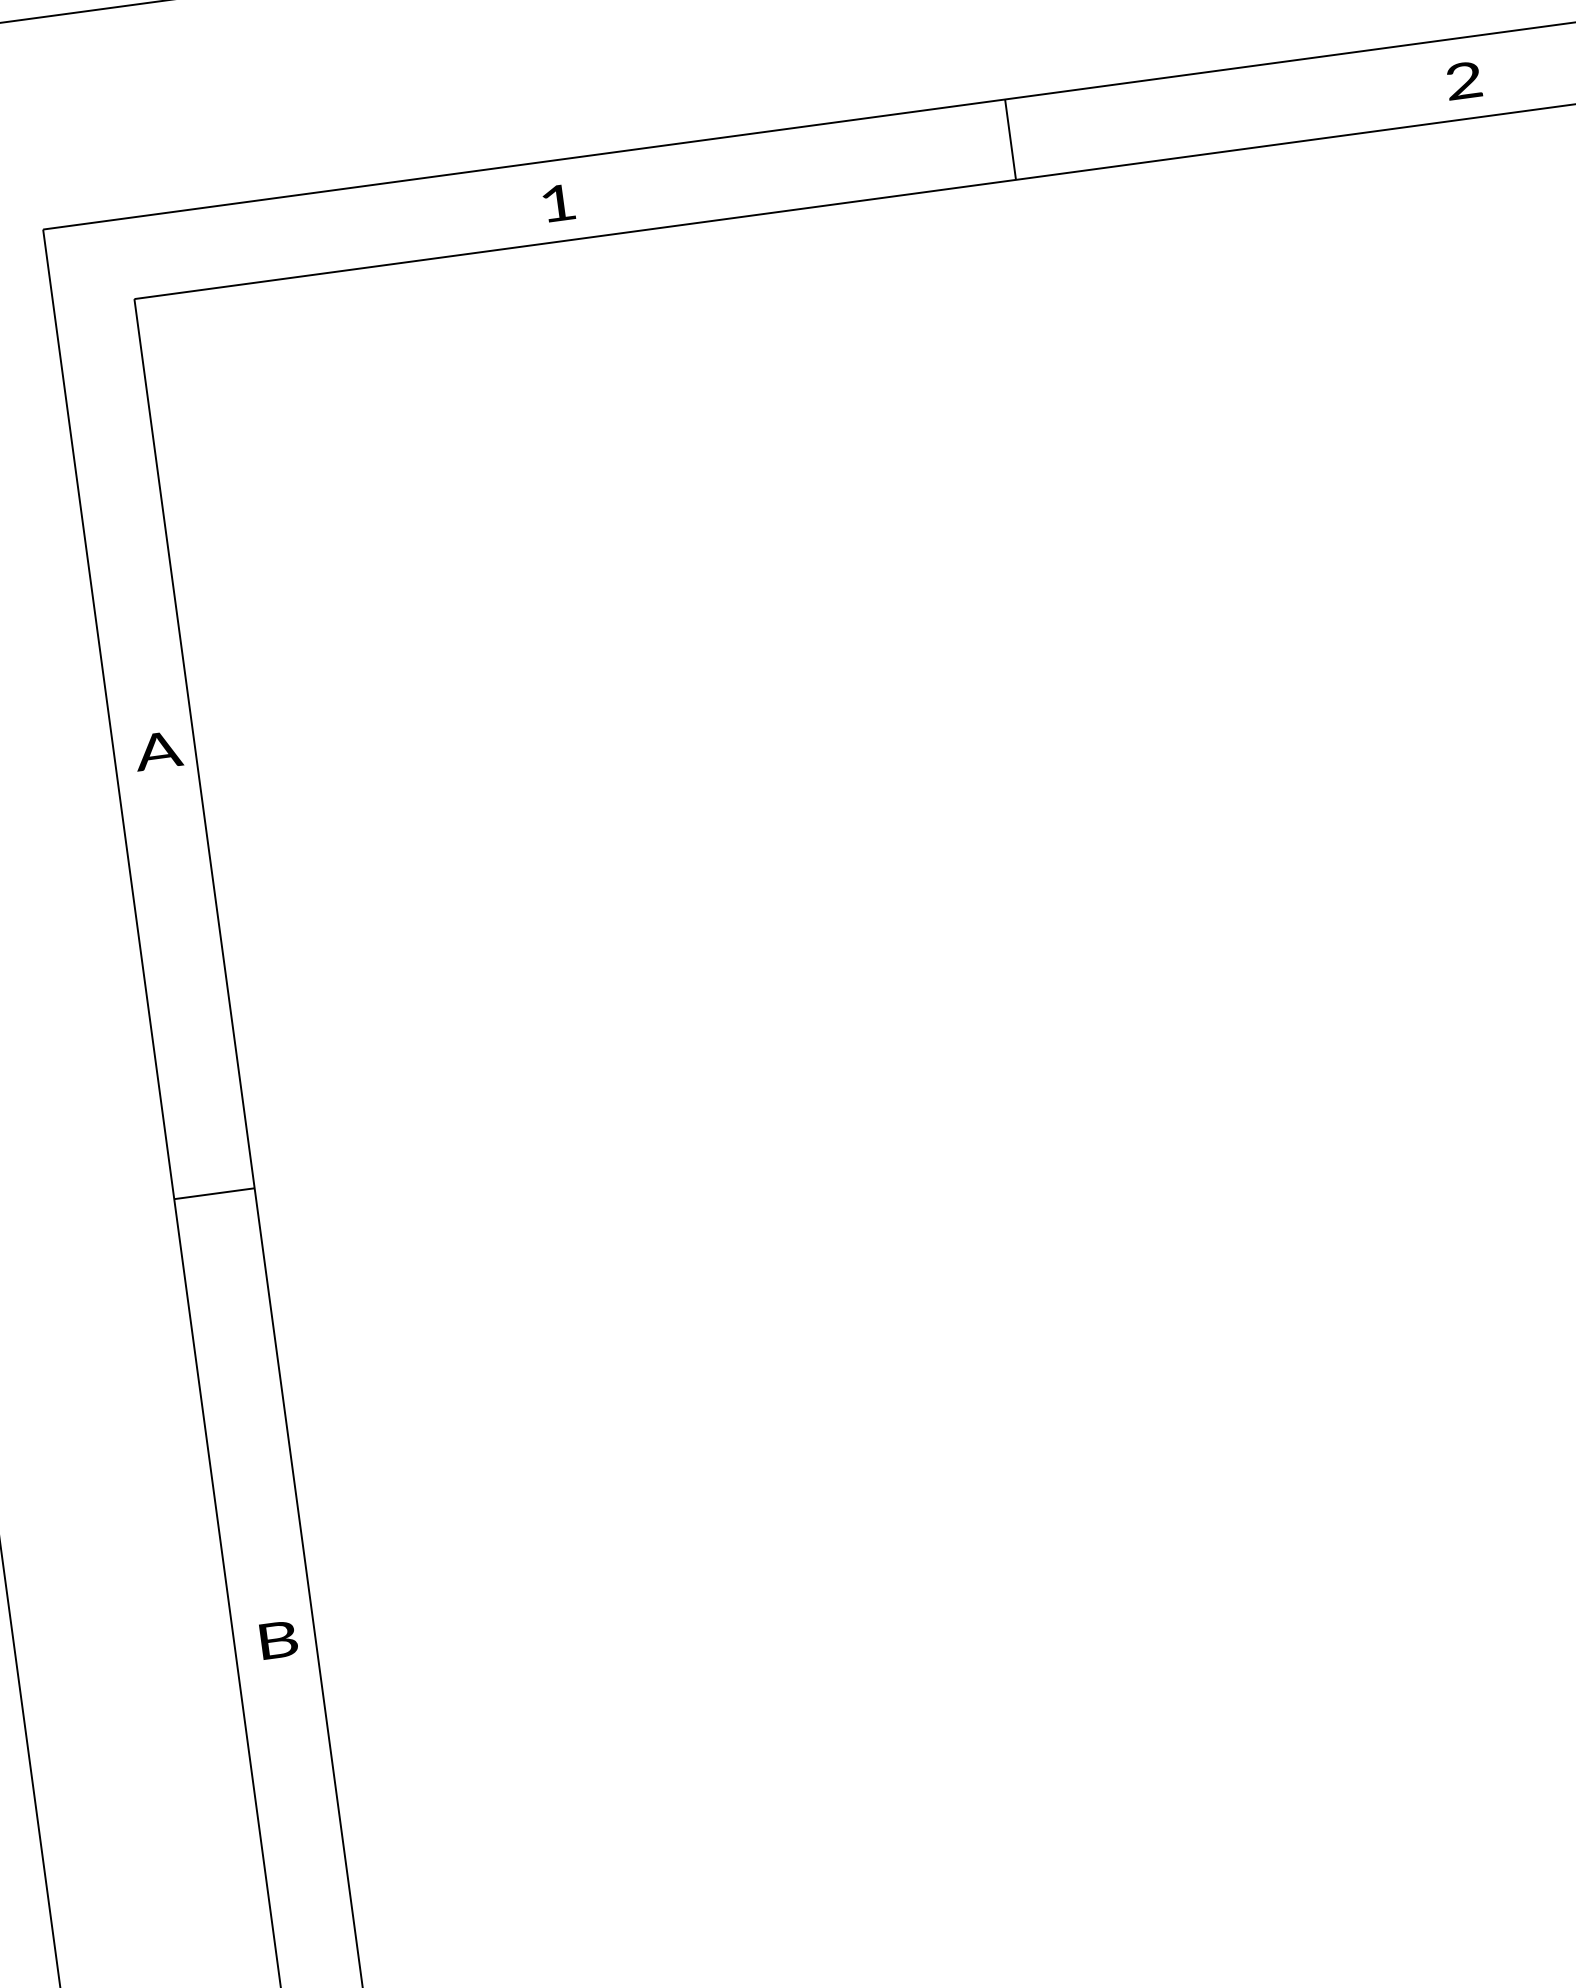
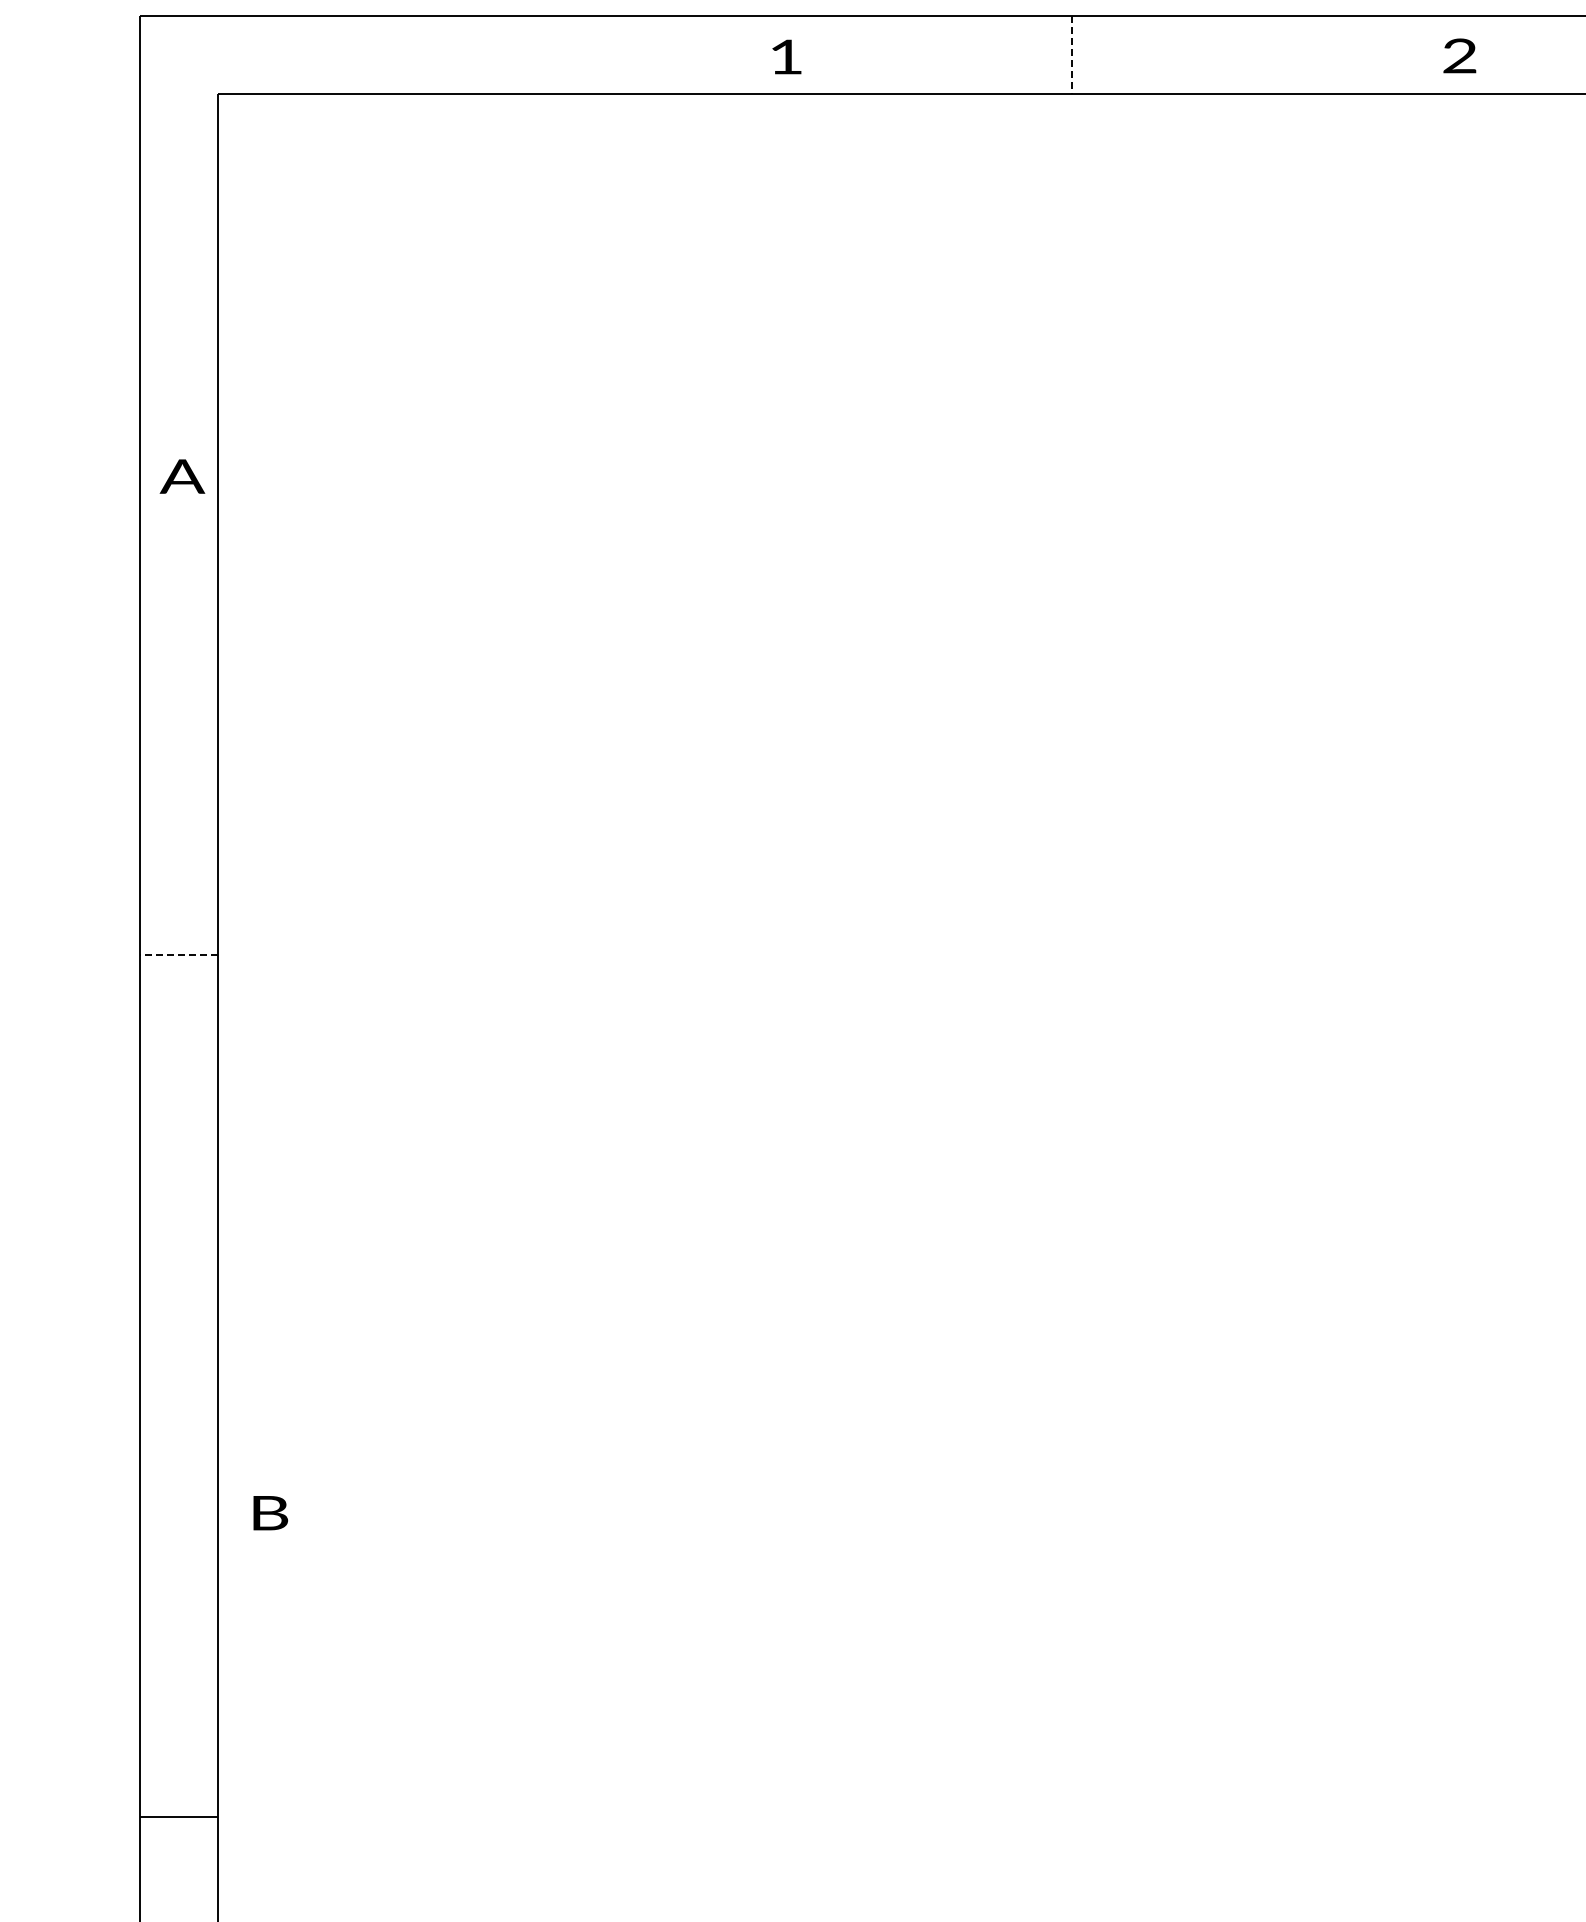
text: (1463, 80) -> (1459, 55), moved
line: (1010, 139) -> (1071, 54), solid -> dashed
text: (558, 202) -> (786, 56), moved
text: (158, 750) -> (182, 476), moved
line: (214, 1194) -> (178, 955), solid -> dashed
text: (278, 1640) -> (270, 1513), moved

